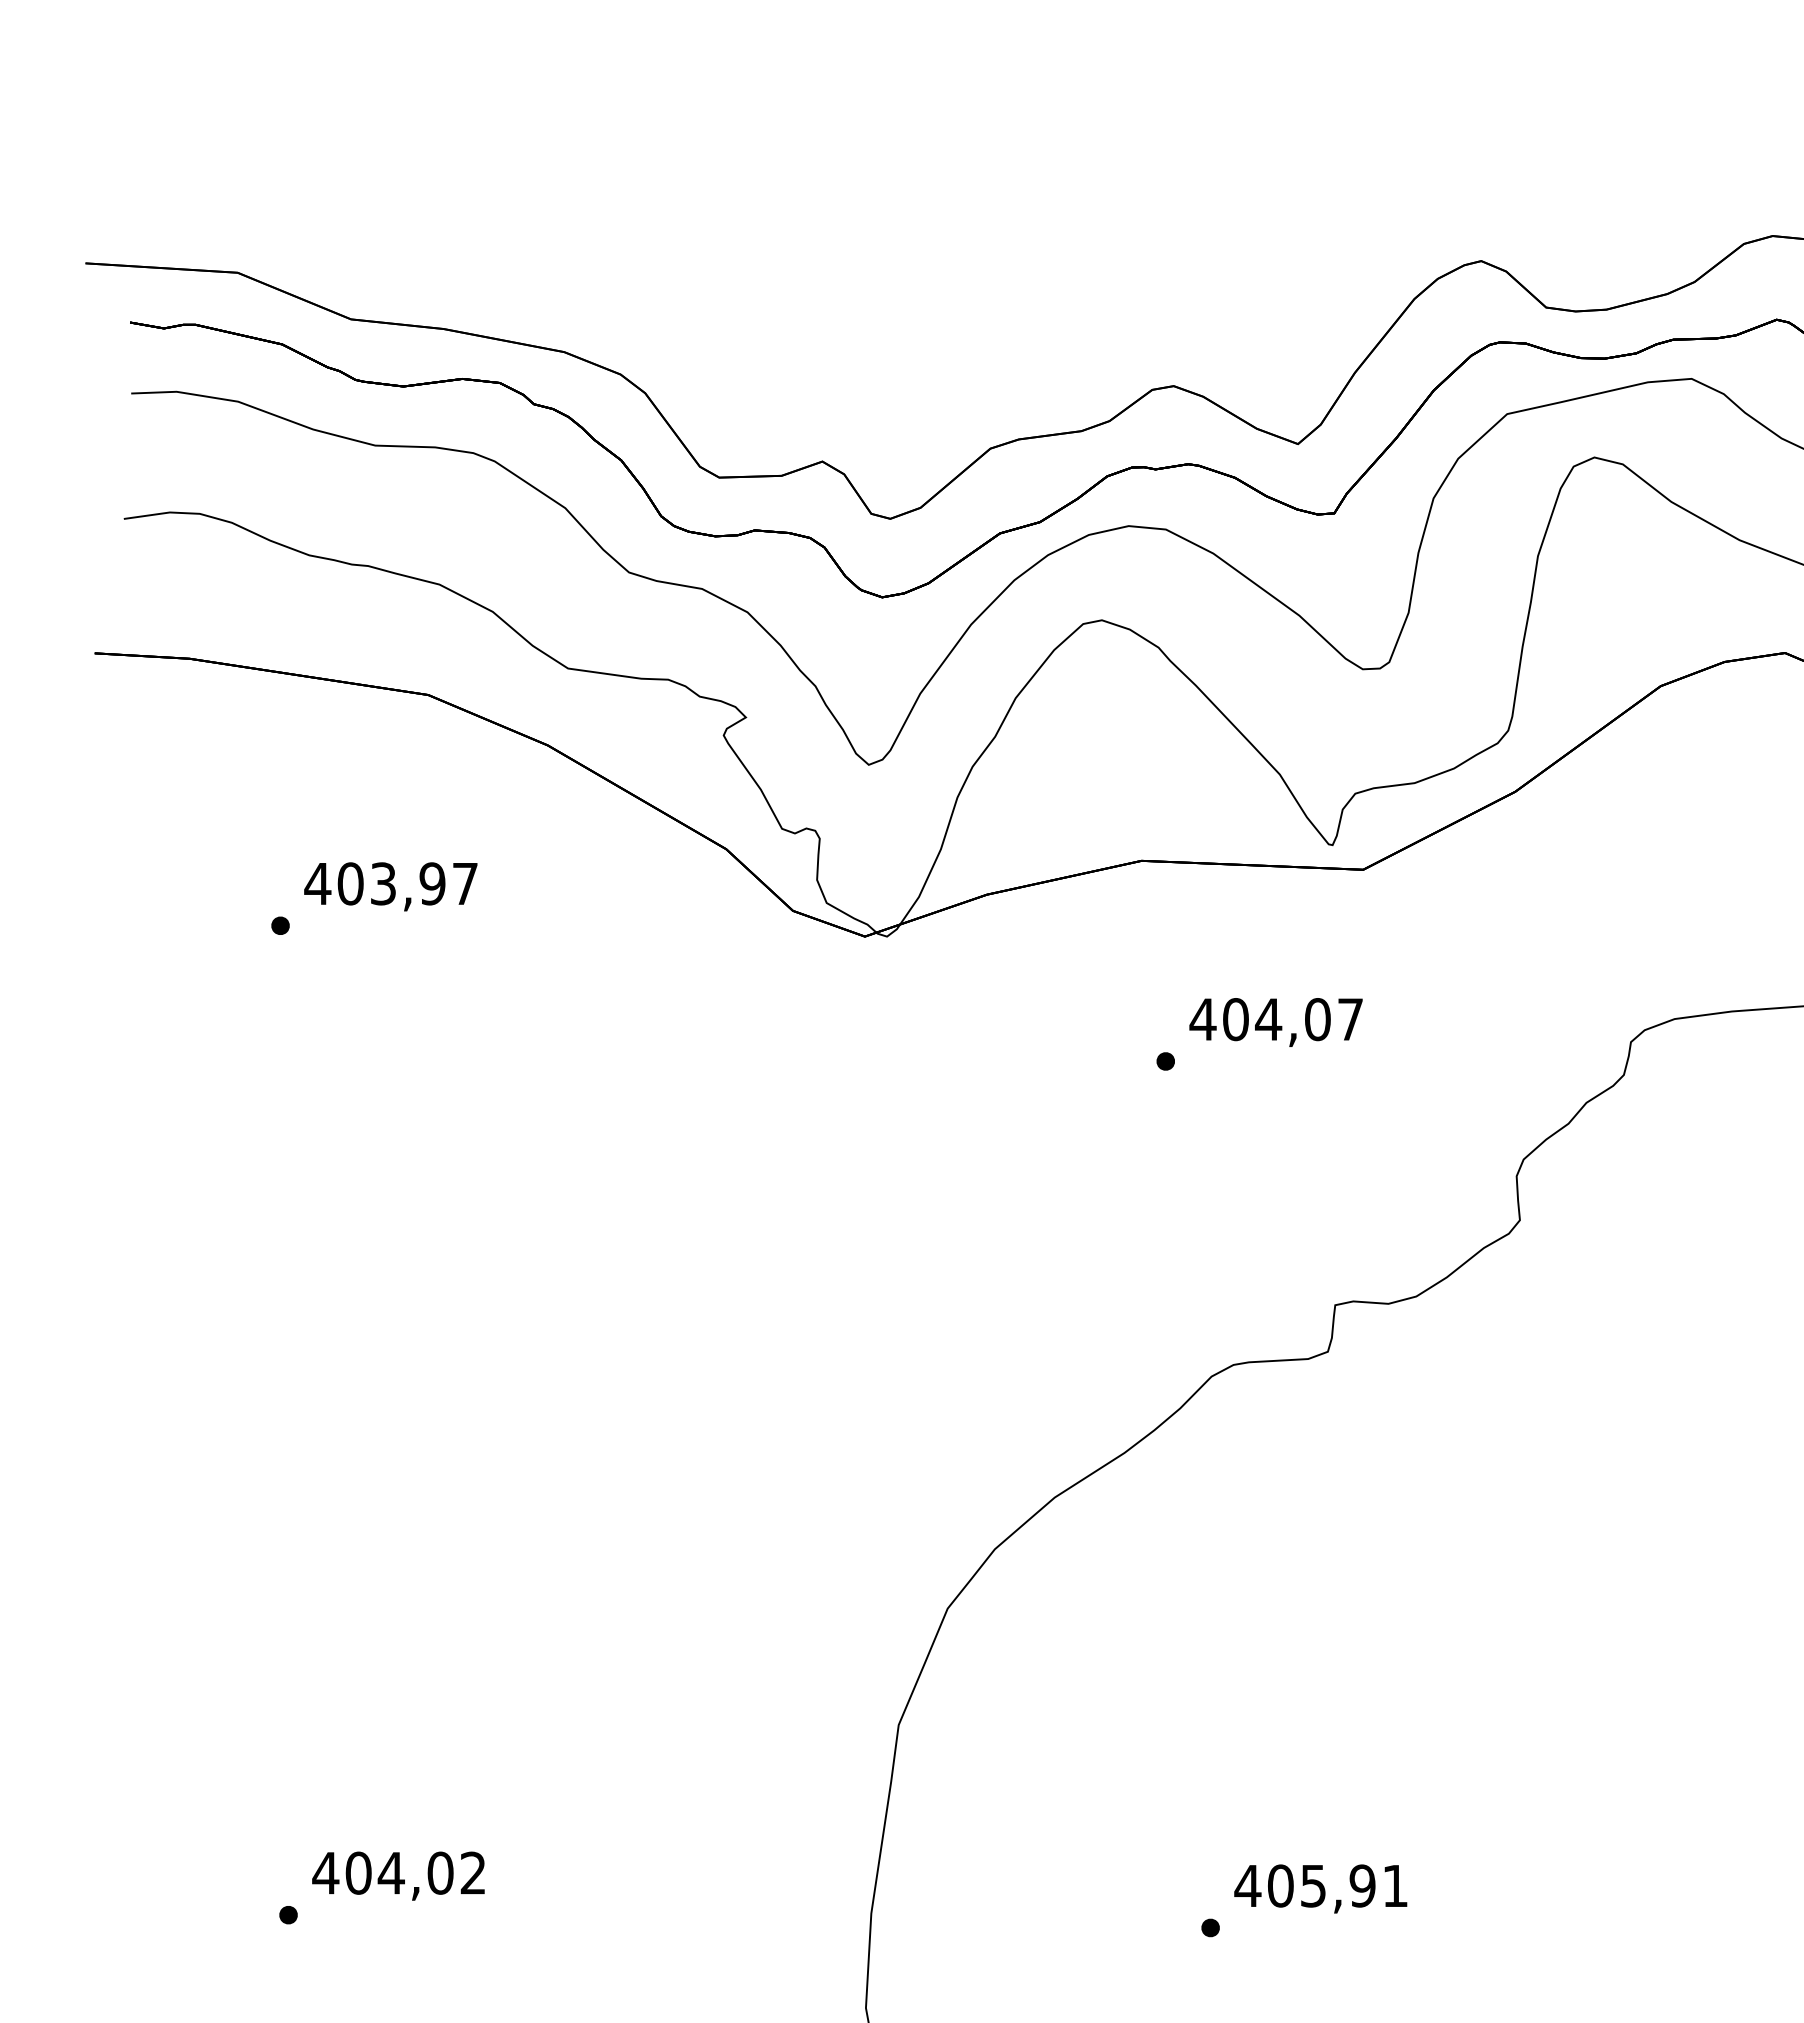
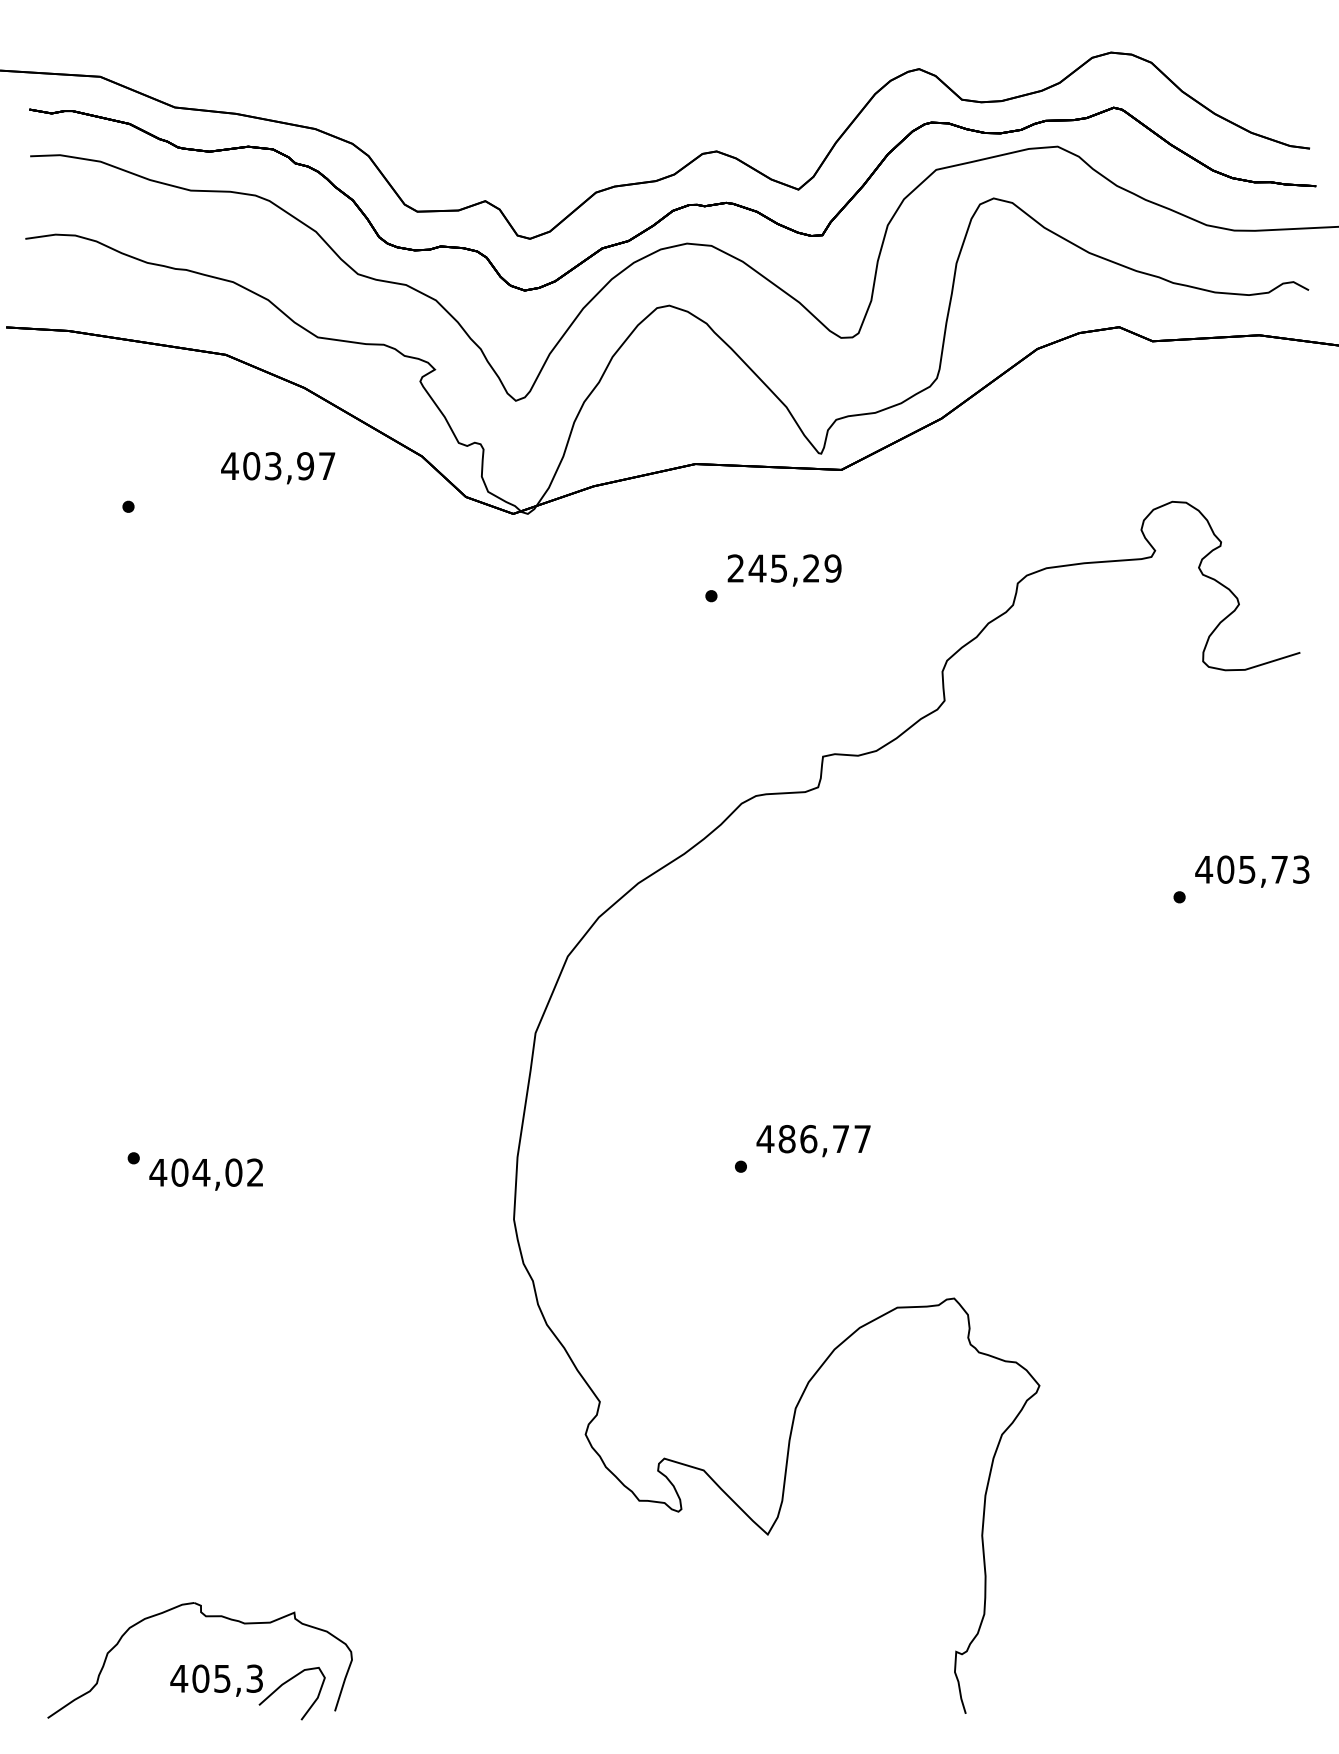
text: (391, 887) -> (278, 468), moved
text: (1276, 1019) -> (784, 568), 404,07 -> 245,29
text: (397, 1875) -> (205, 1174), moved
text: (1337, 1886) -> (824, 1139), 405,91 -> 486,77

